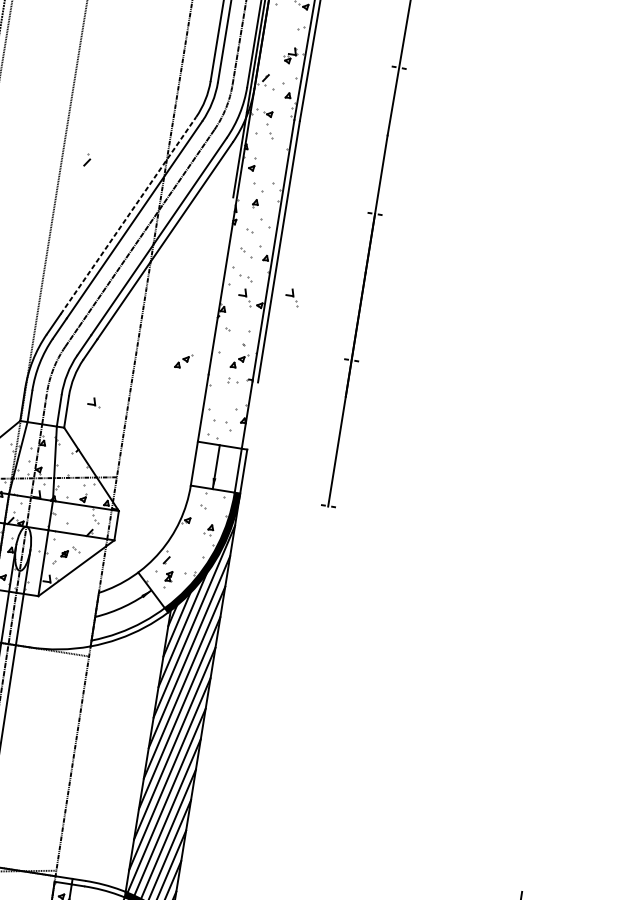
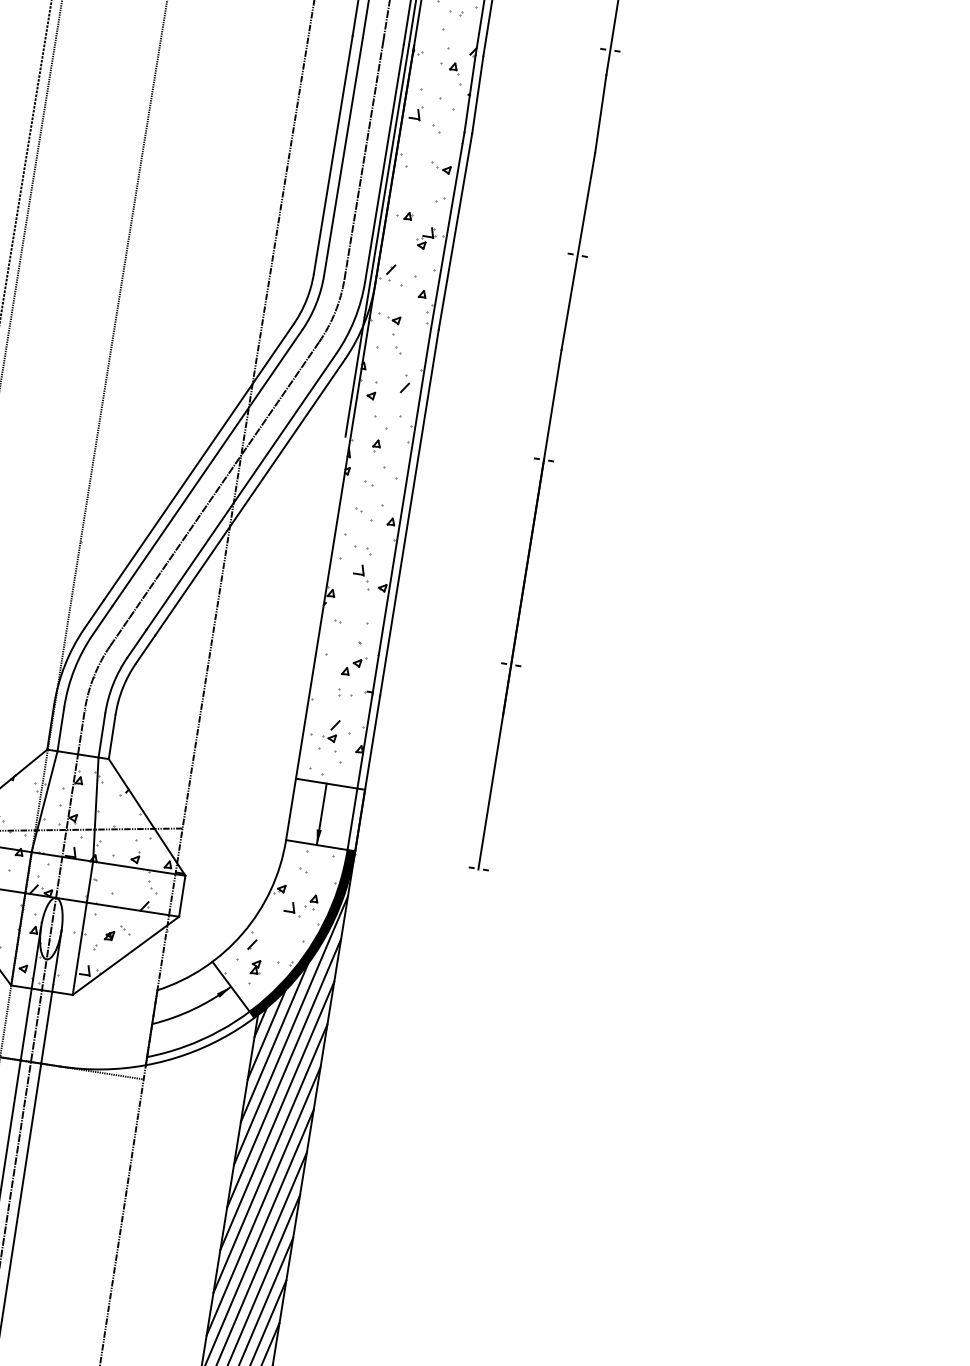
part: (275, 39) -> (404, 215), added
part: (86, 159) -> (404, 383), moved
line: (128, 215) -> (199, 461), dashed -> solid
part: (291, 297) -> (427, 577), removed
part: (183, 361) -> (276, 666), removed
part: (93, 402) -> (291, 909), moved
part: (223, 407) -> (331, 731), added
line: (248, 437) -> (367, 773), added

